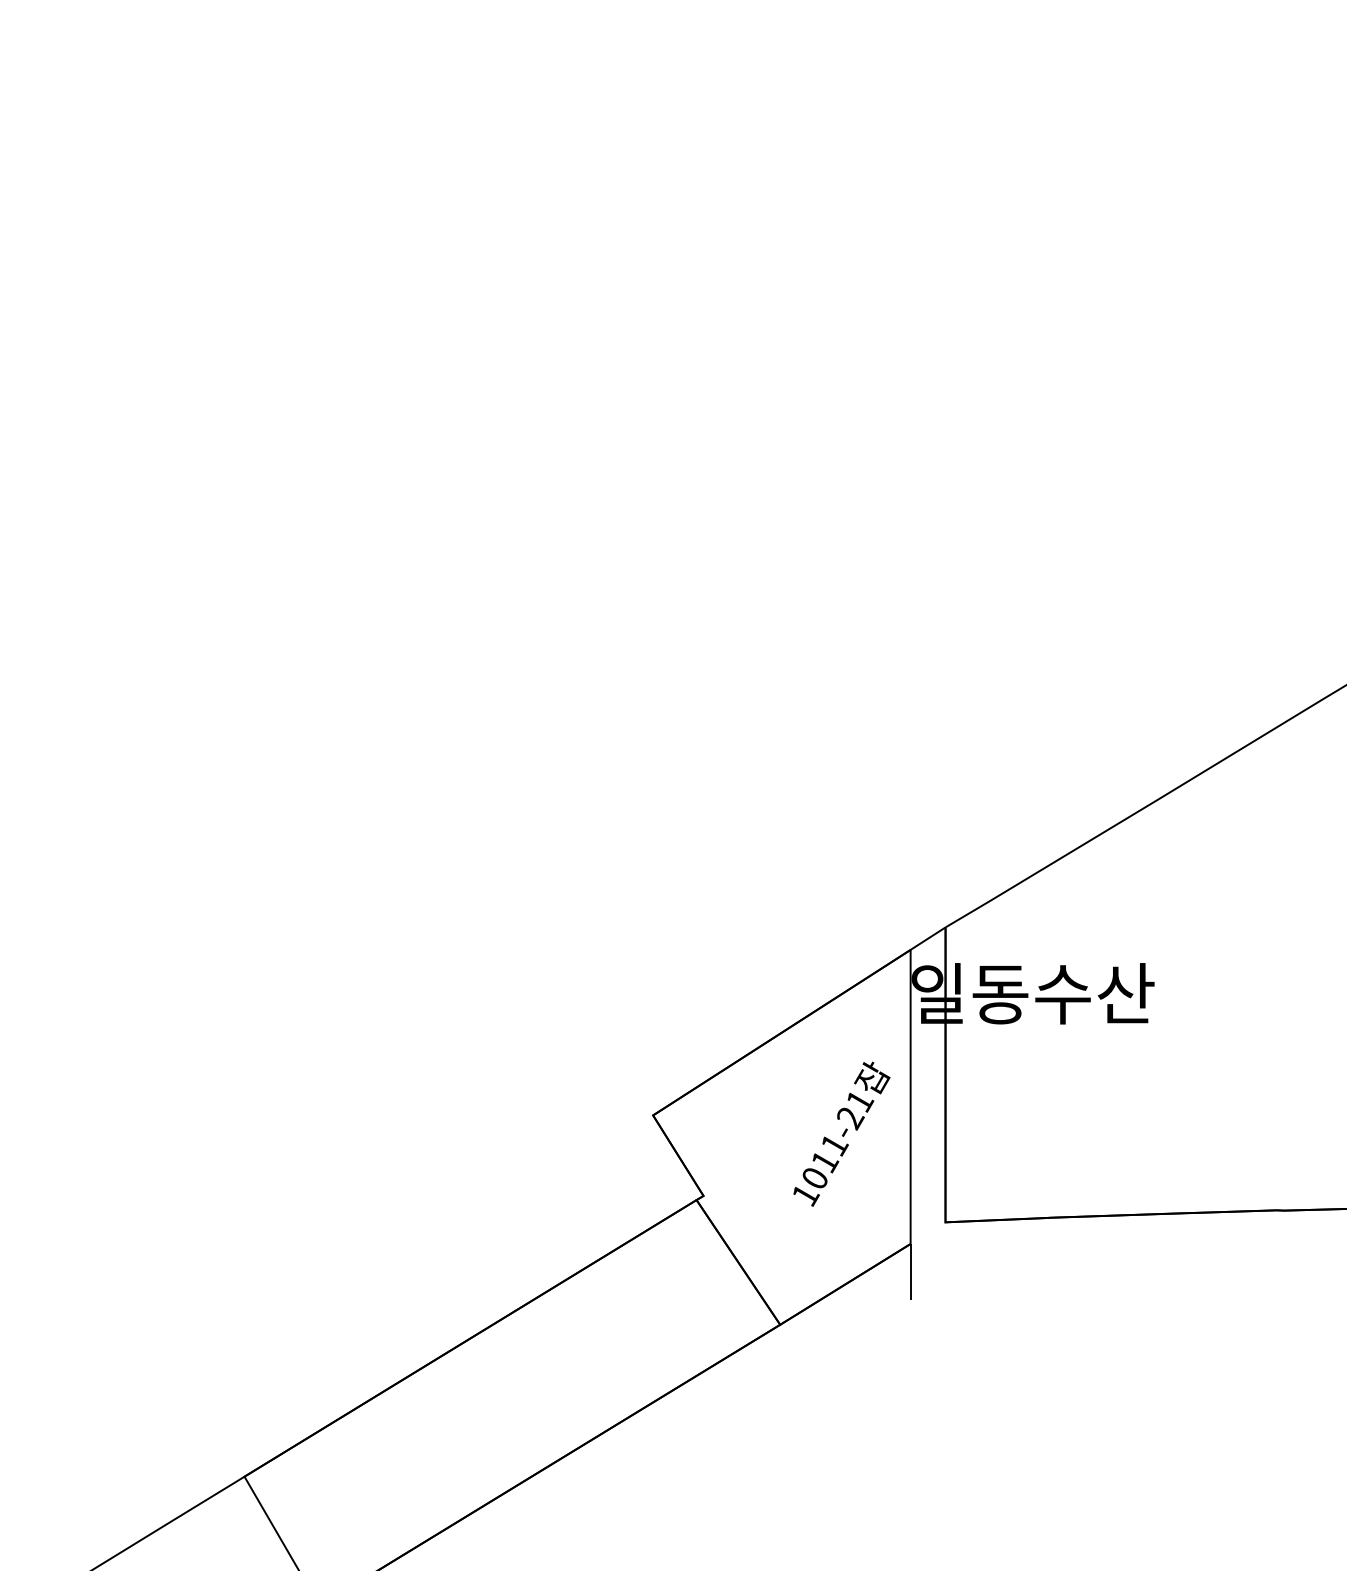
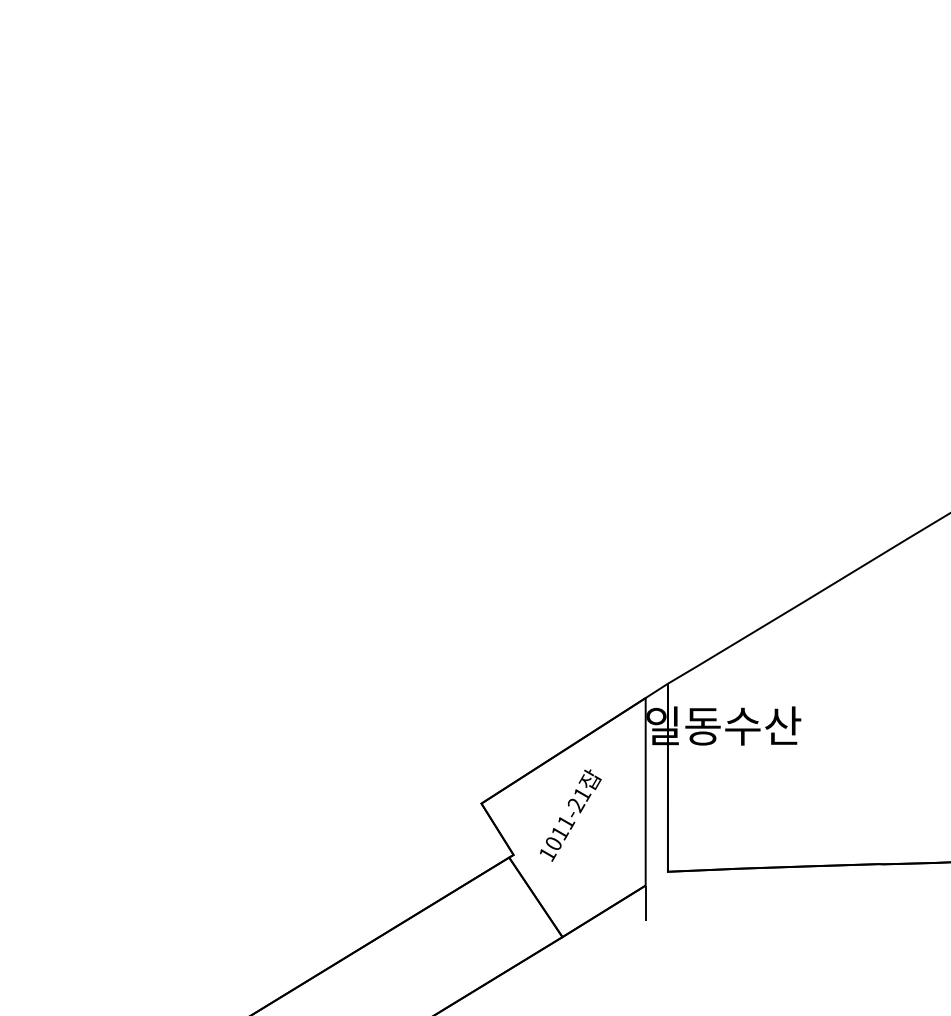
text: (841, 1134) -> (570, 815), moved

